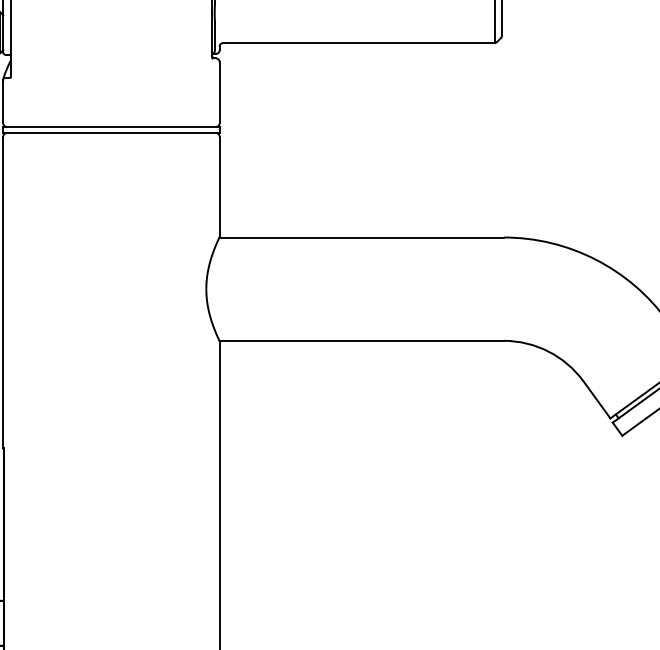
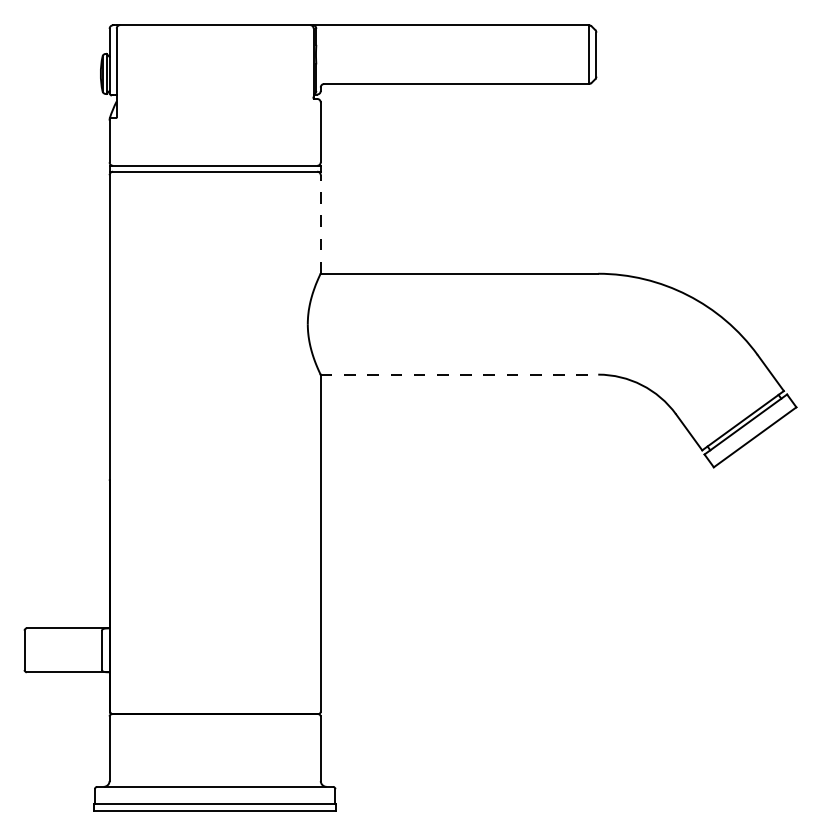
line: (219, 186) -> (320, 223), solid -> dashed
line: (361, 340) -> (459, 374), solid -> dashed

